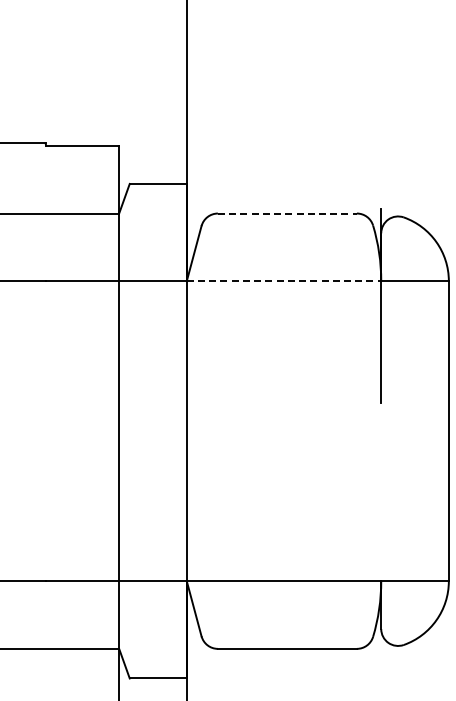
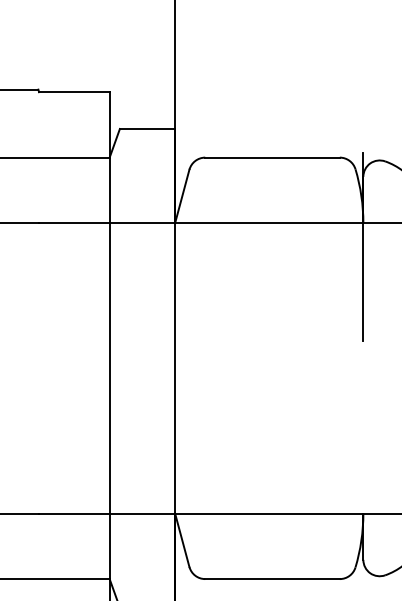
line: (287, 213) -> (272, 157), dashed -> solid
line: (284, 281) -> (269, 223), dashed -> solid

